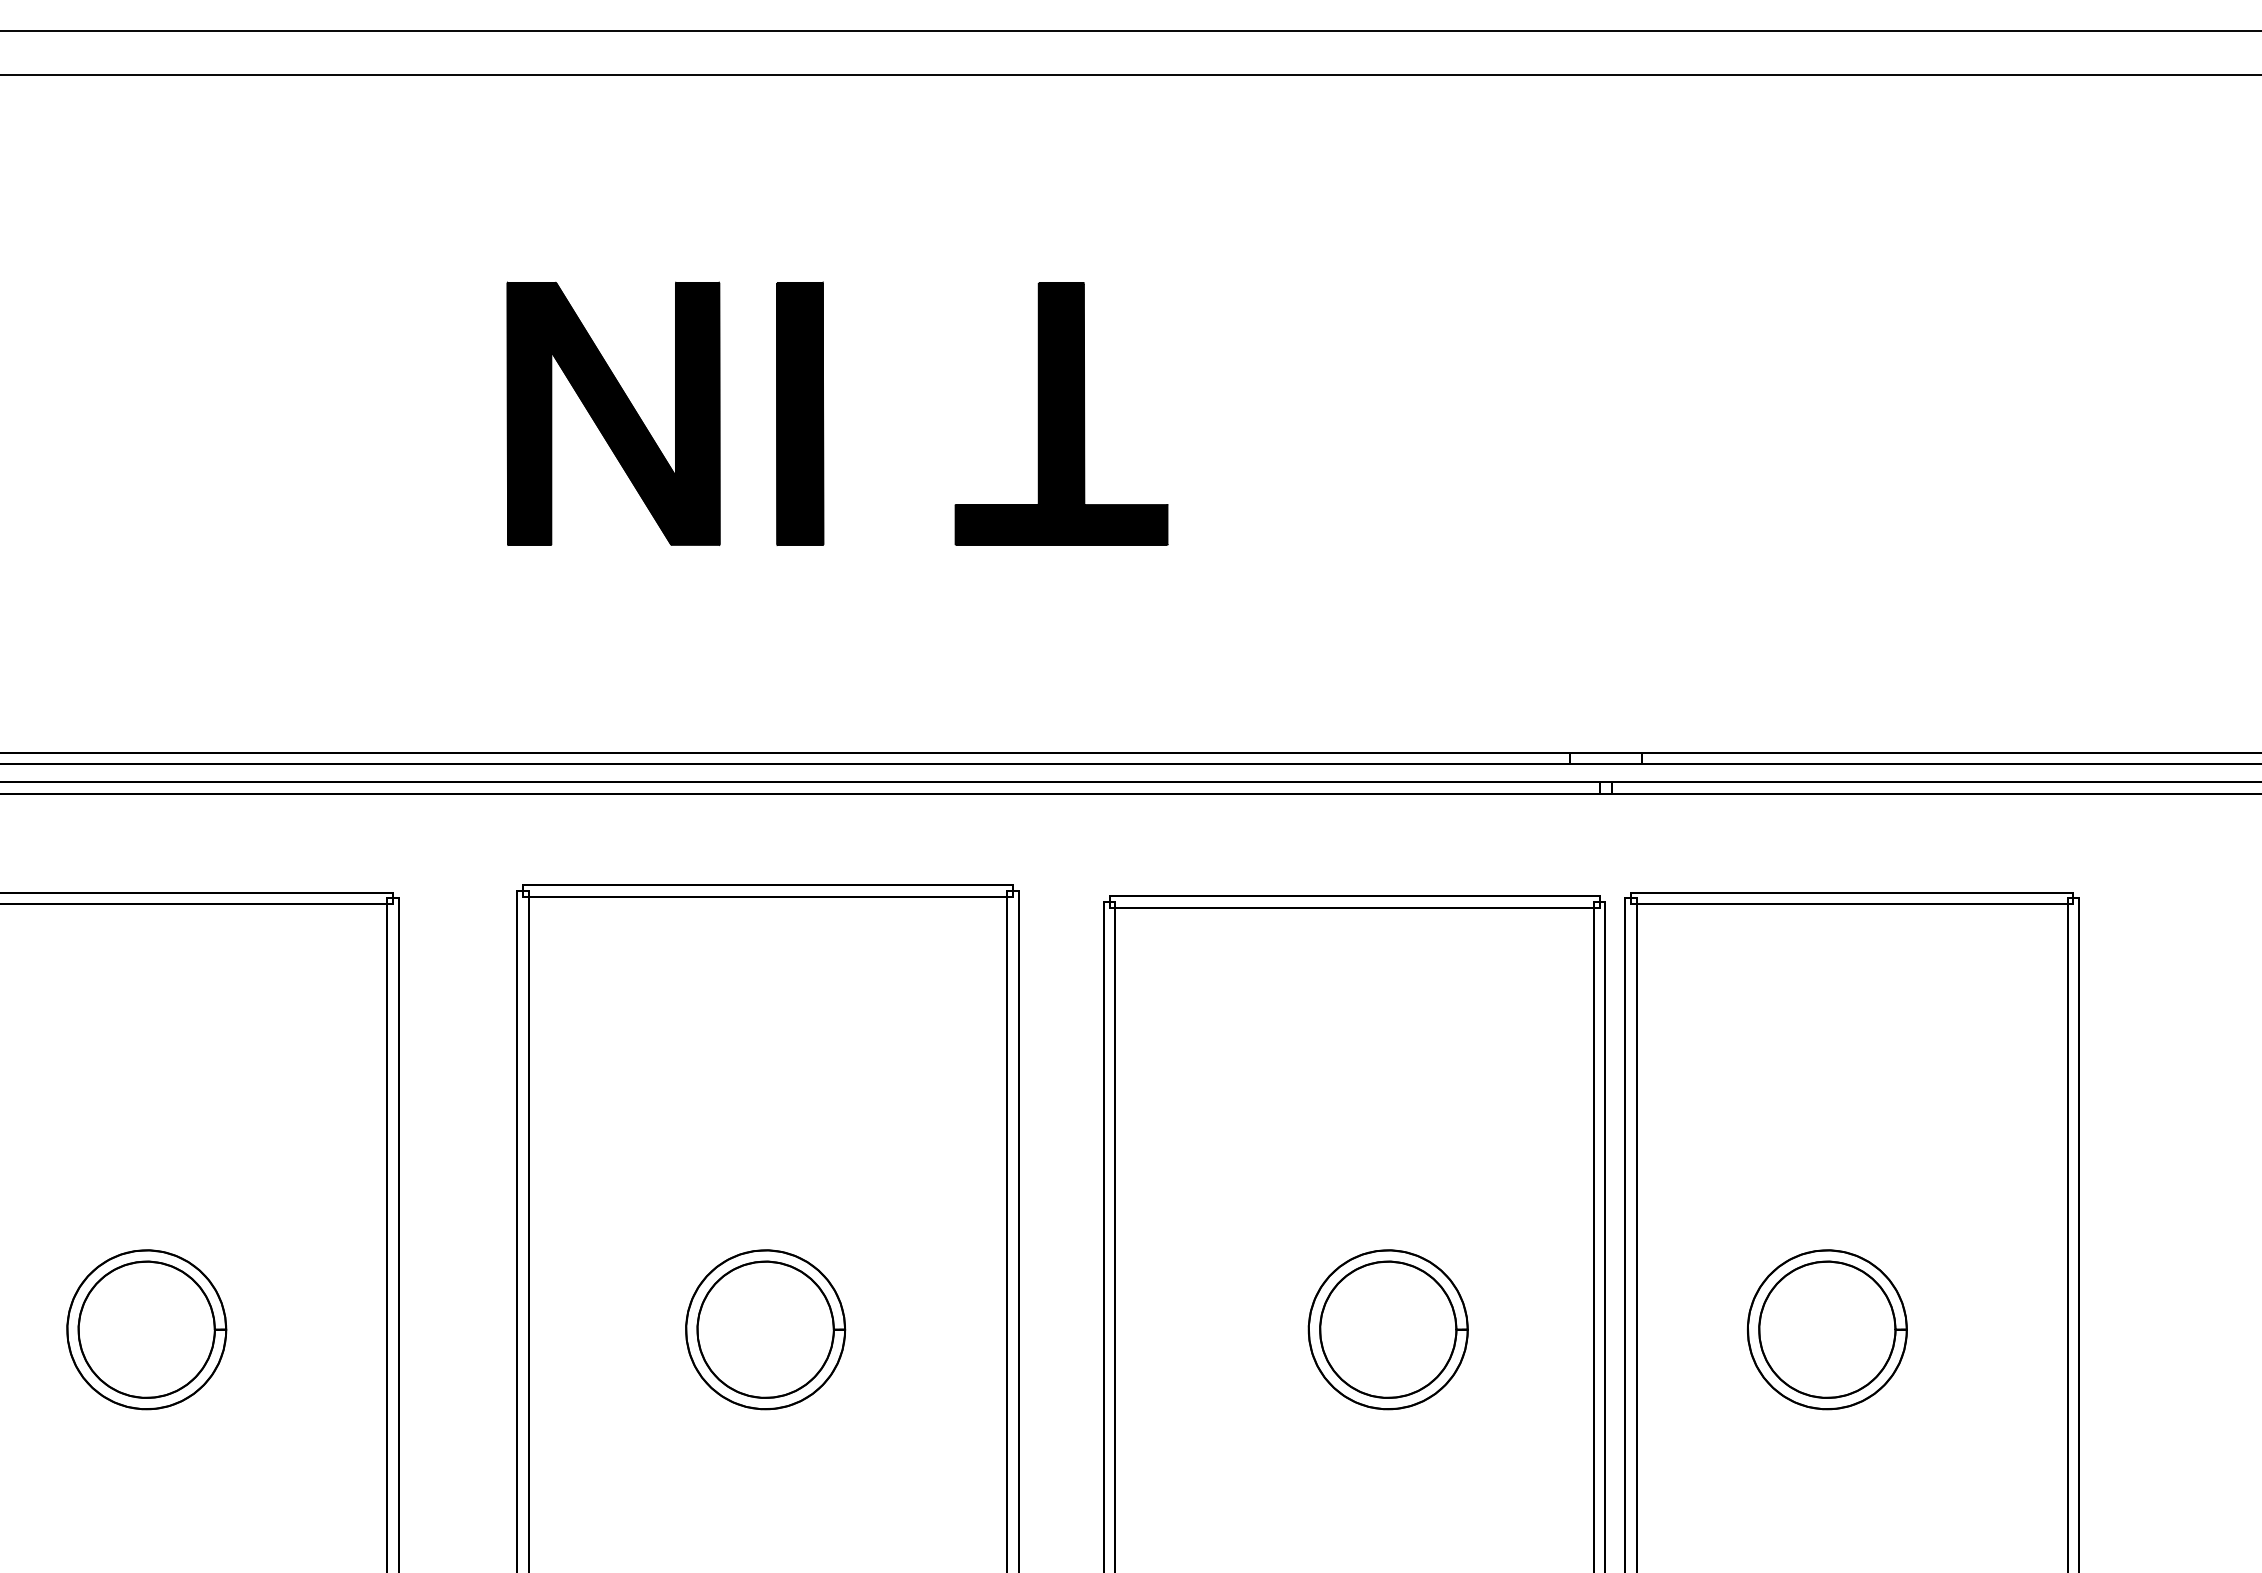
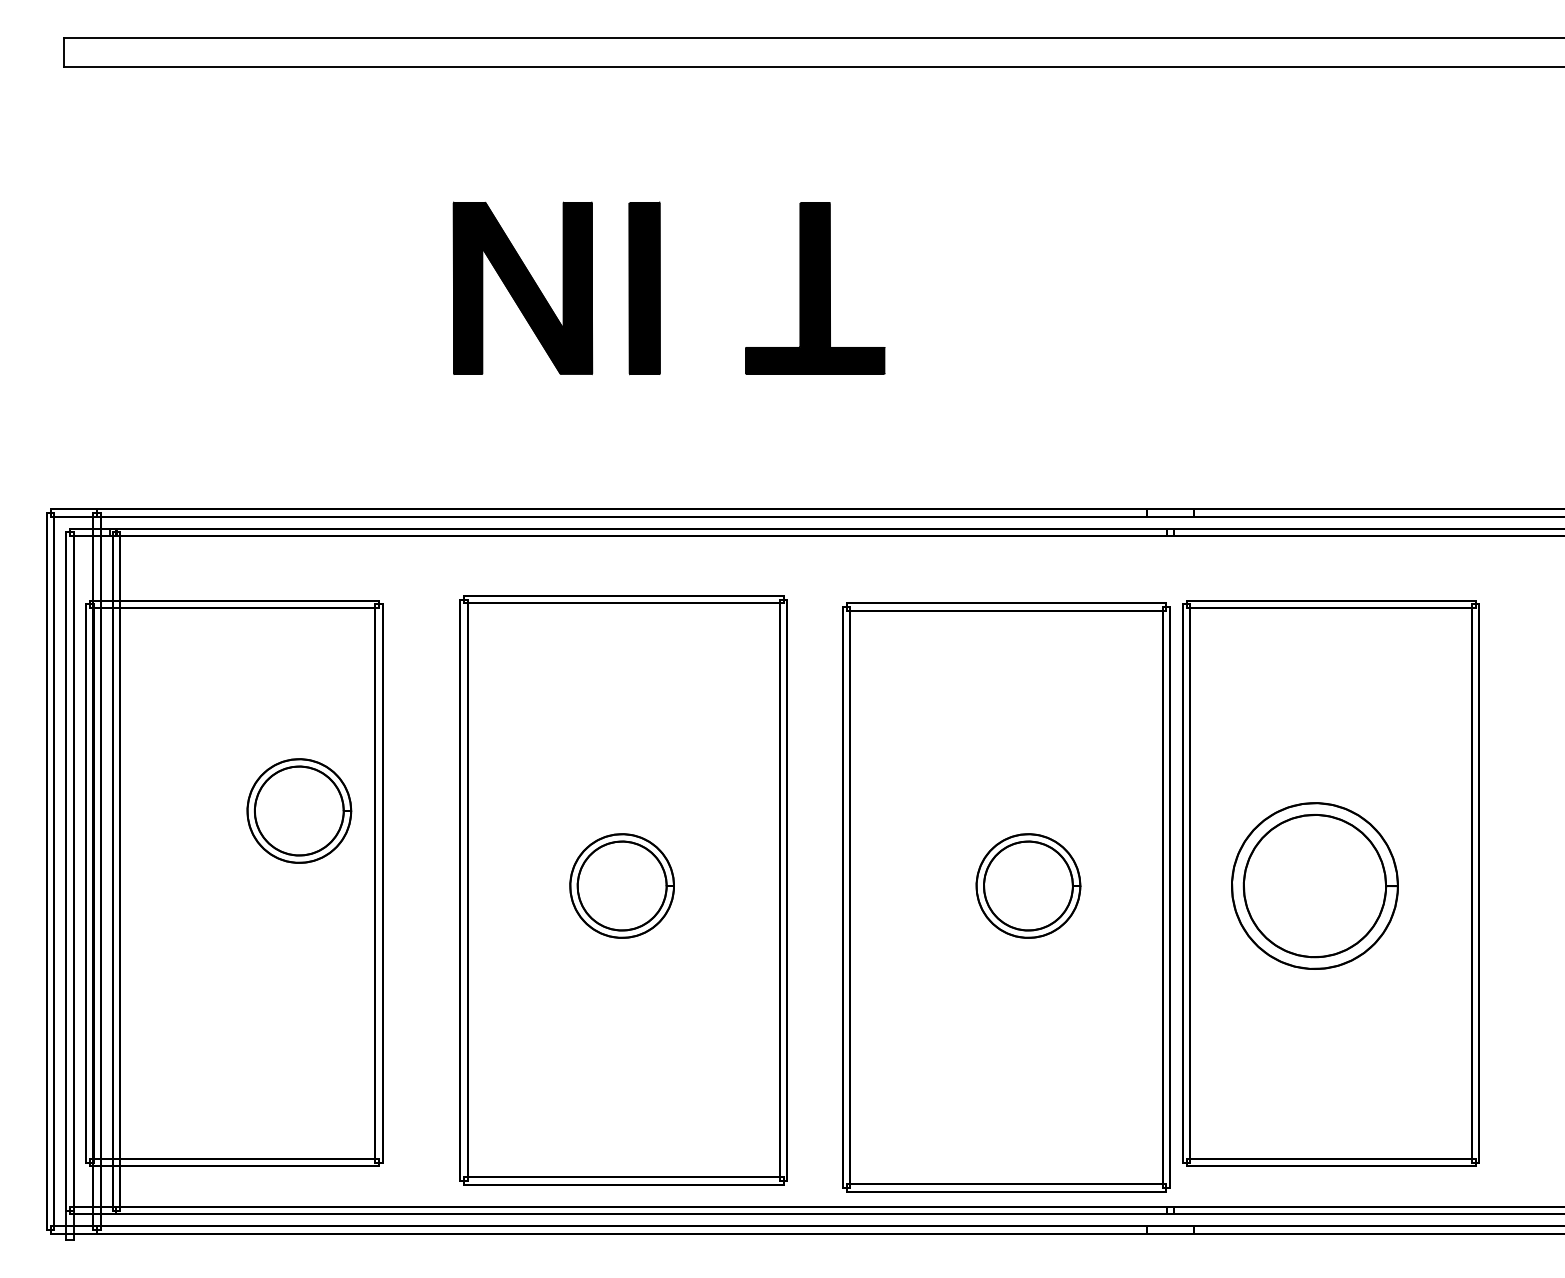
part: (147, 1328) -> (299, 810), moved
part: (1826, 1328) -> (1314, 885), size x1.6

